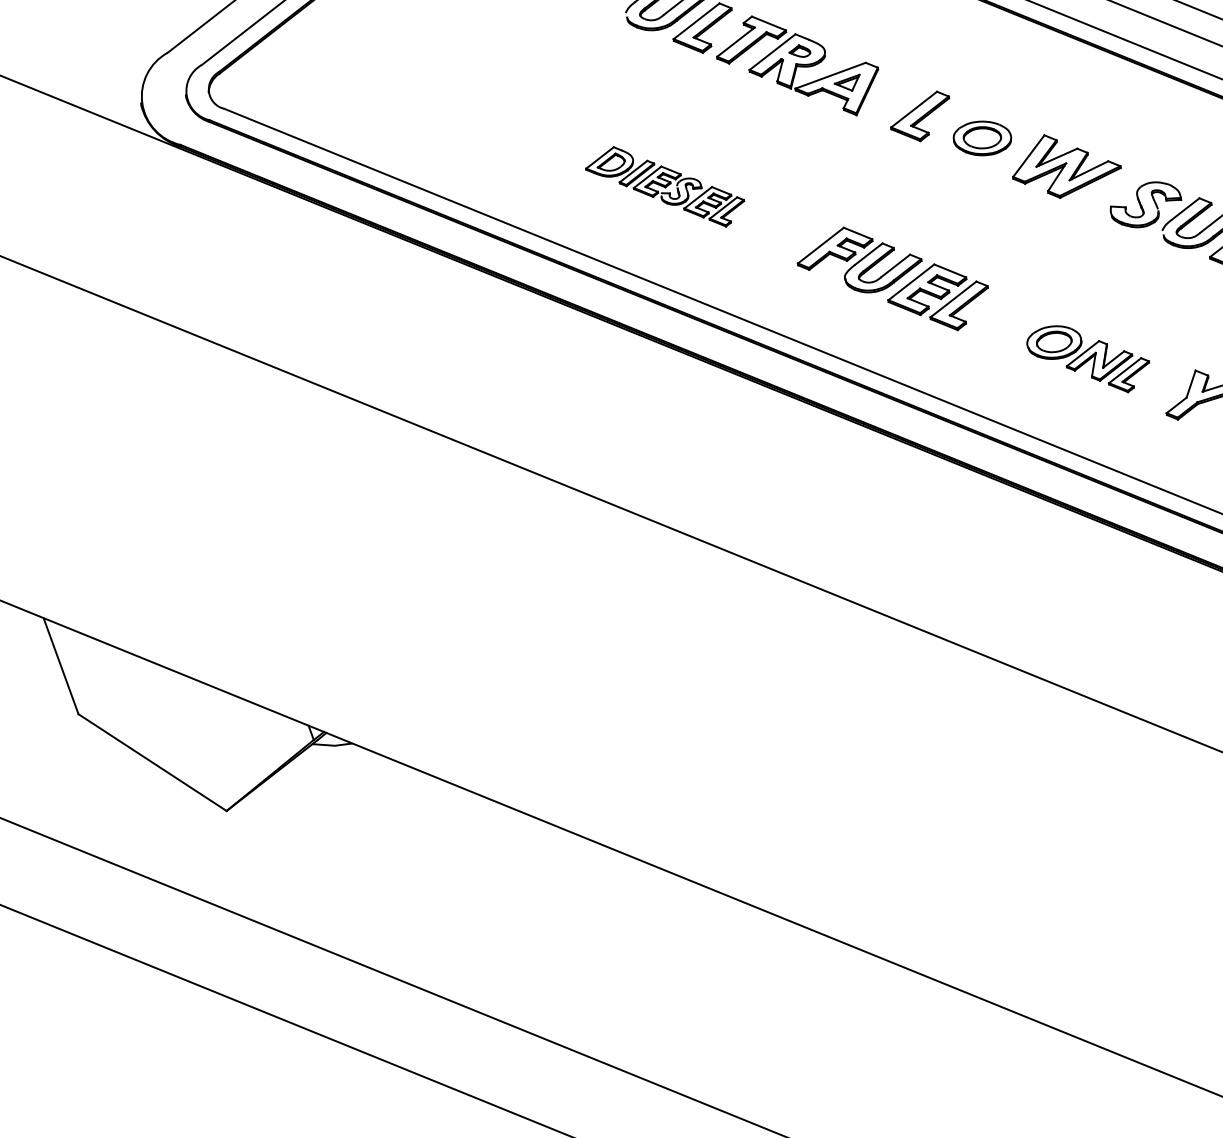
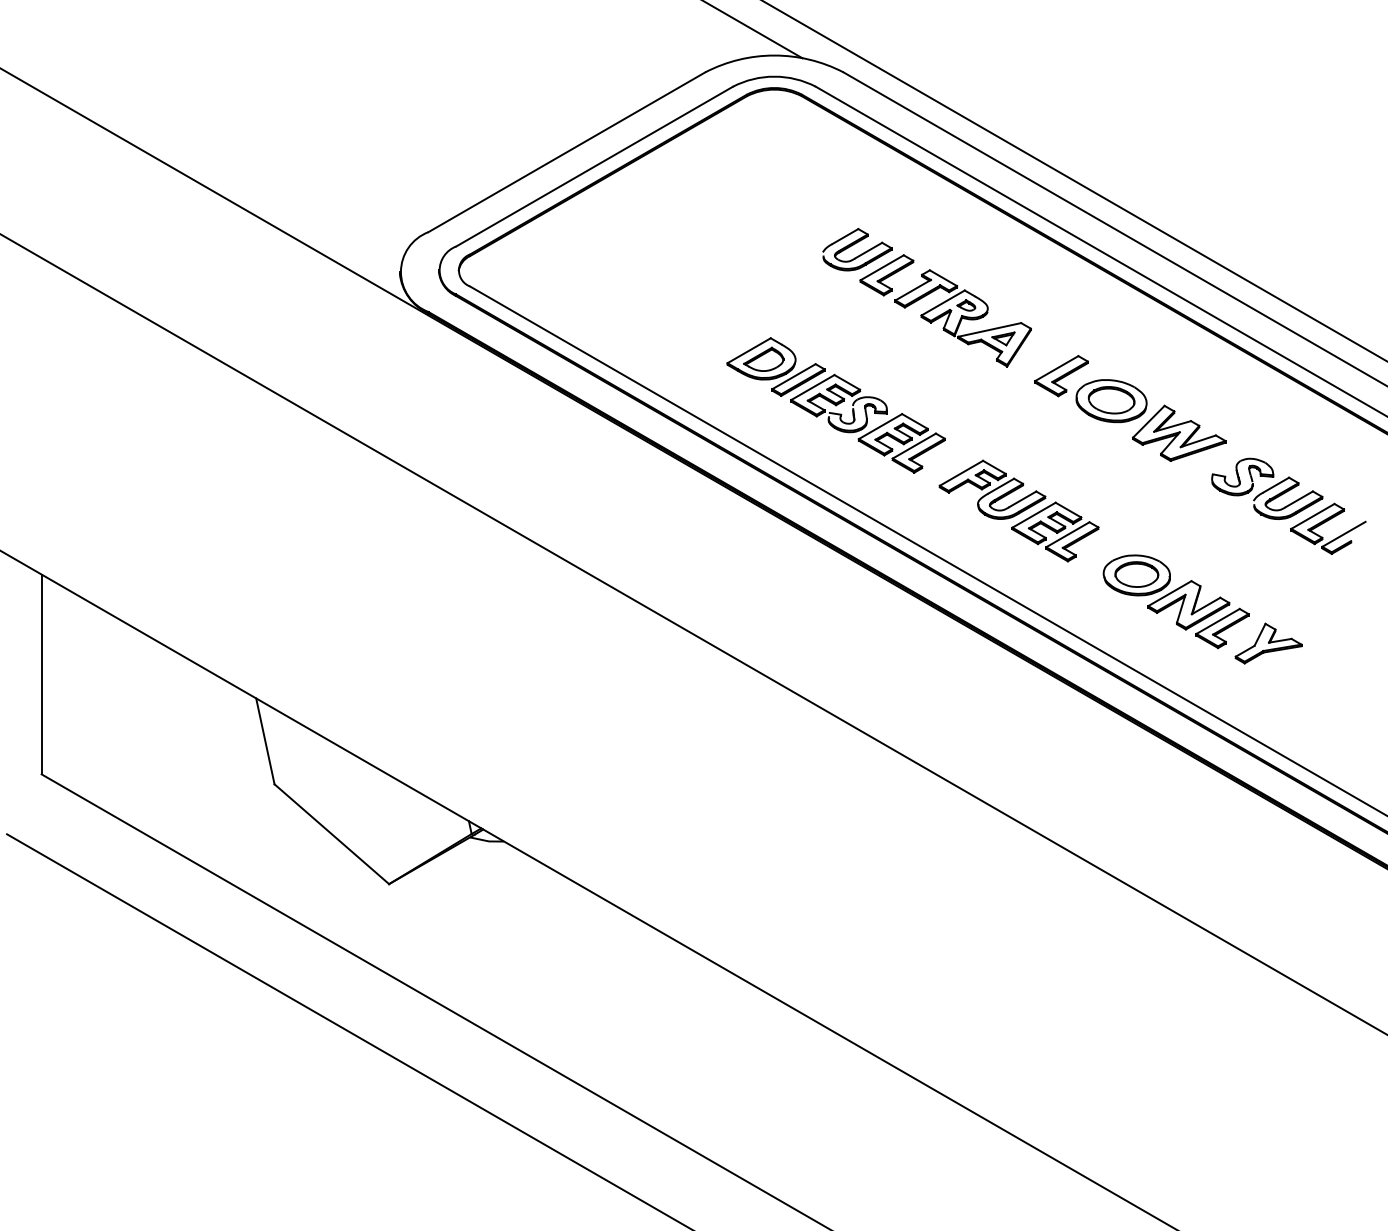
part: (982, 138) -> (1111, 401), size x1.43
part: (664, 187) -> (835, 405), size x1.67
part: (1088, 359) -> (1175, 601), size x1.43

